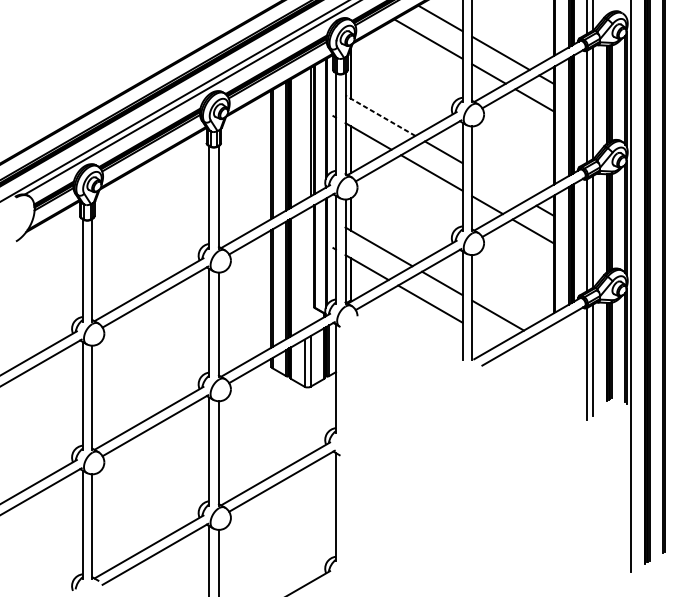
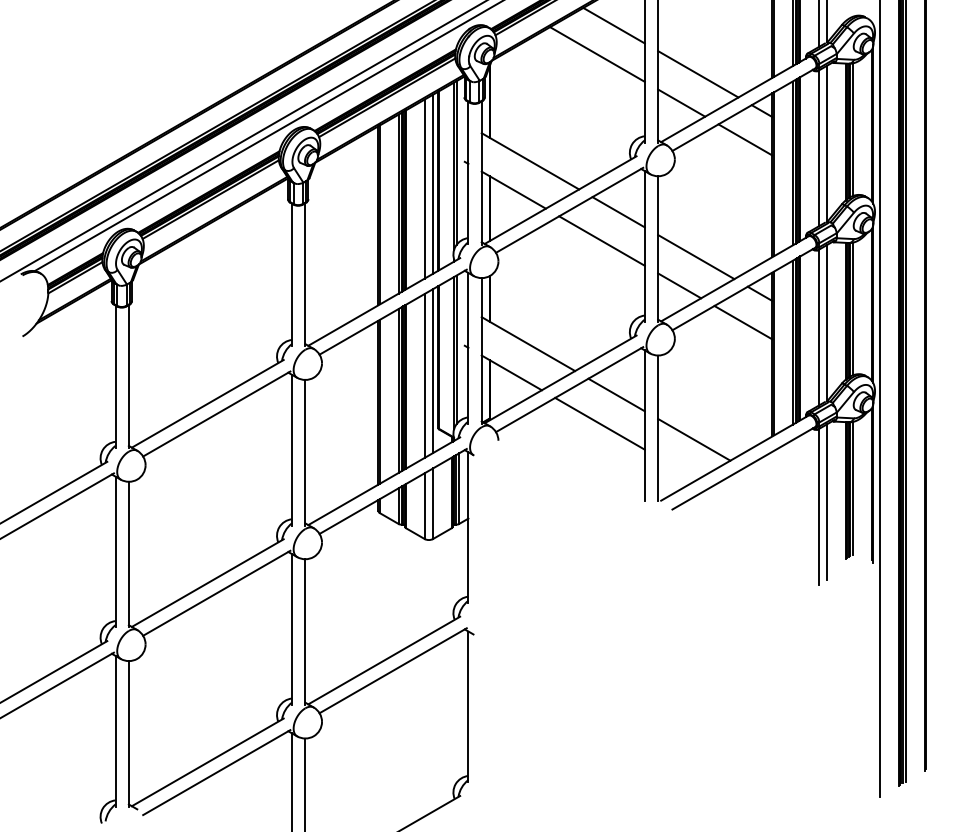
line: (380, 115) -> (530, 161), dashed -> solid
line: (304, 135) -> (424, 188), added
line: (499, 184) -> (696, 257), added
line: (310, 266) -> (433, 371), added
line: (304, 269) -> (424, 375), added

